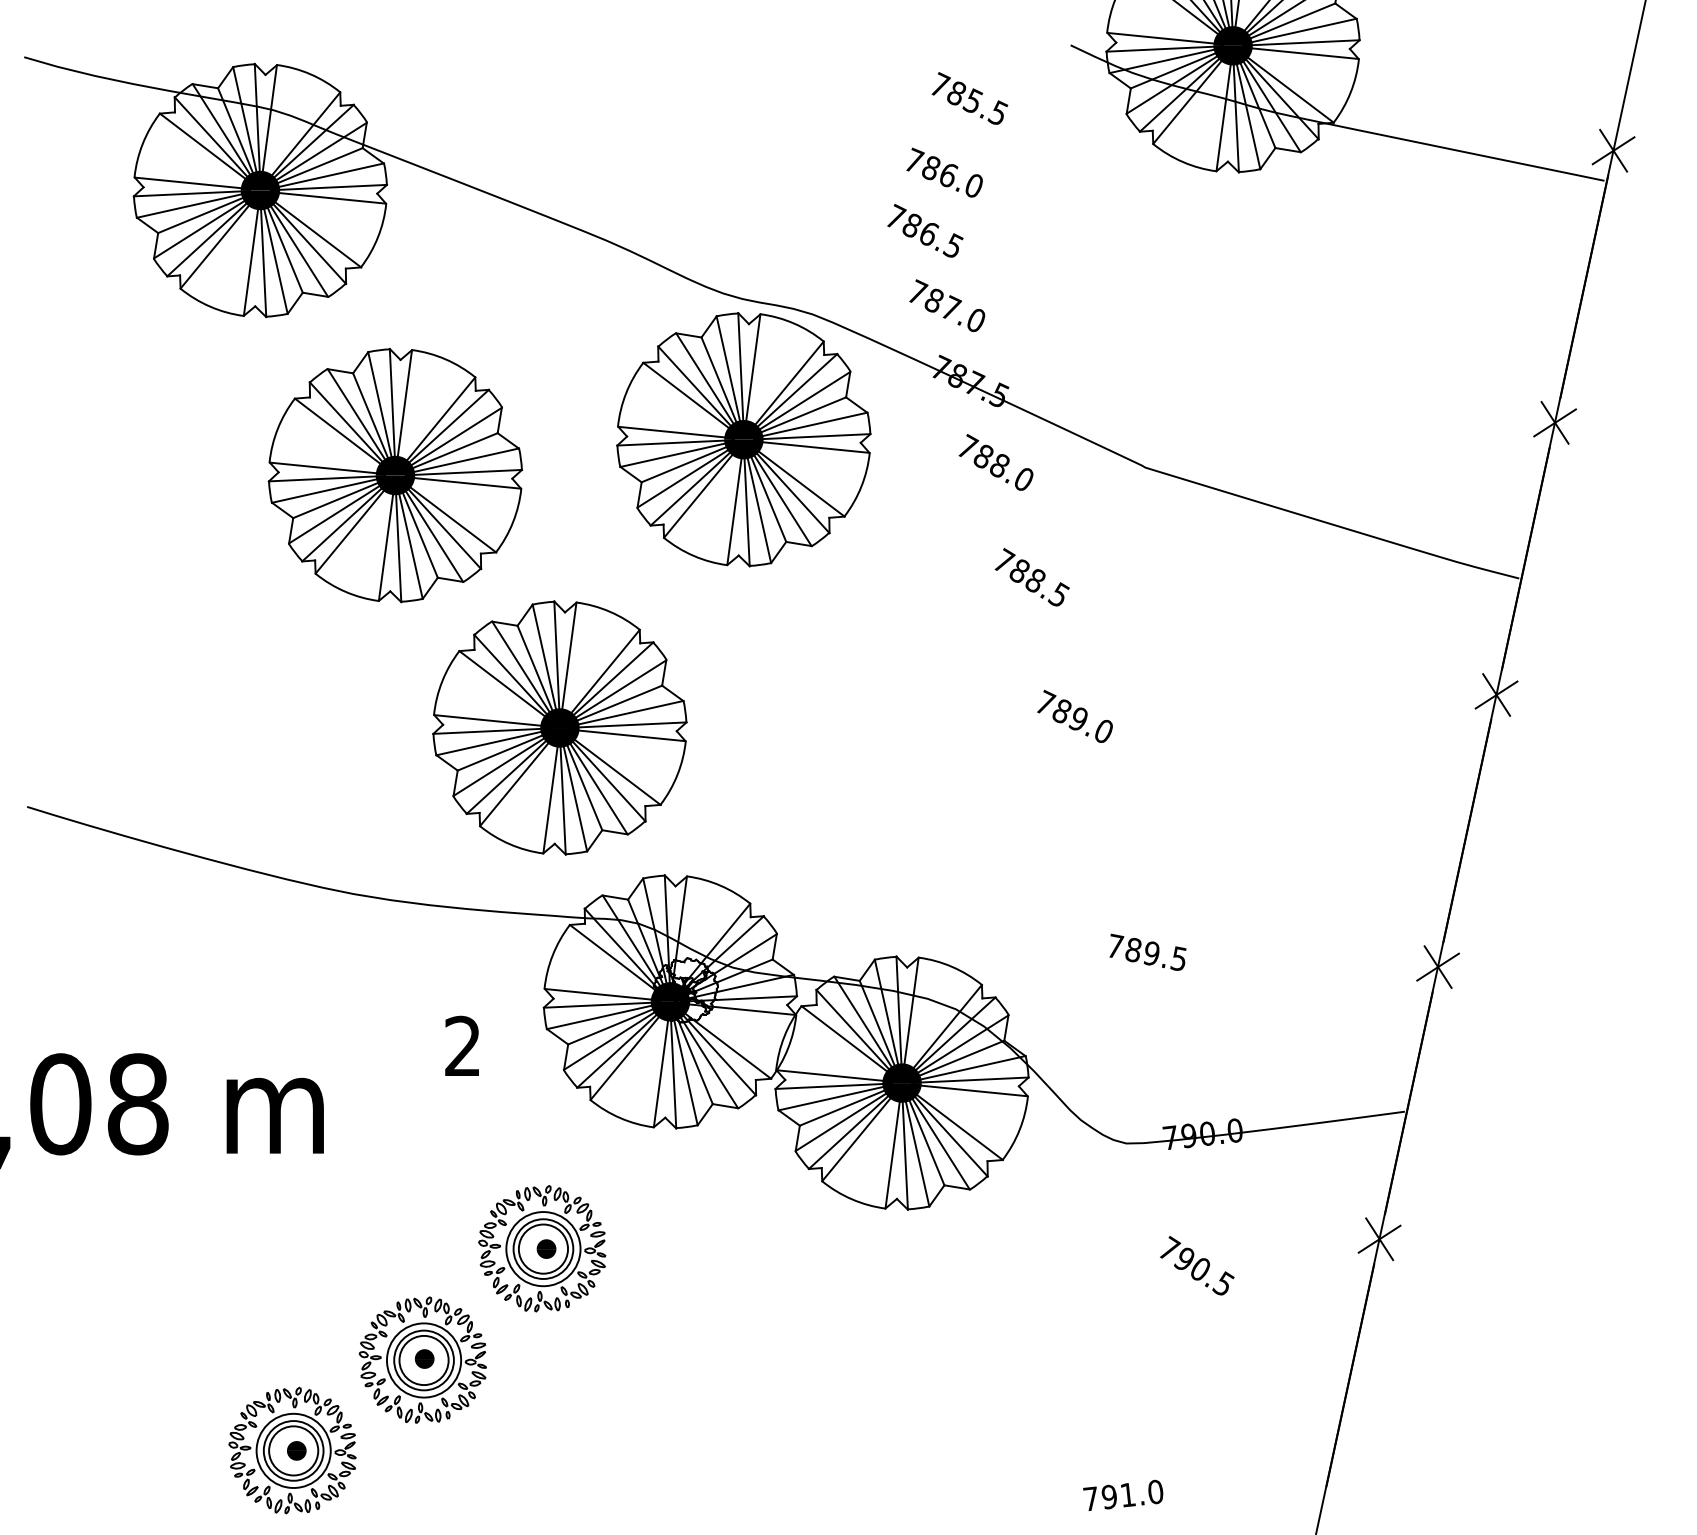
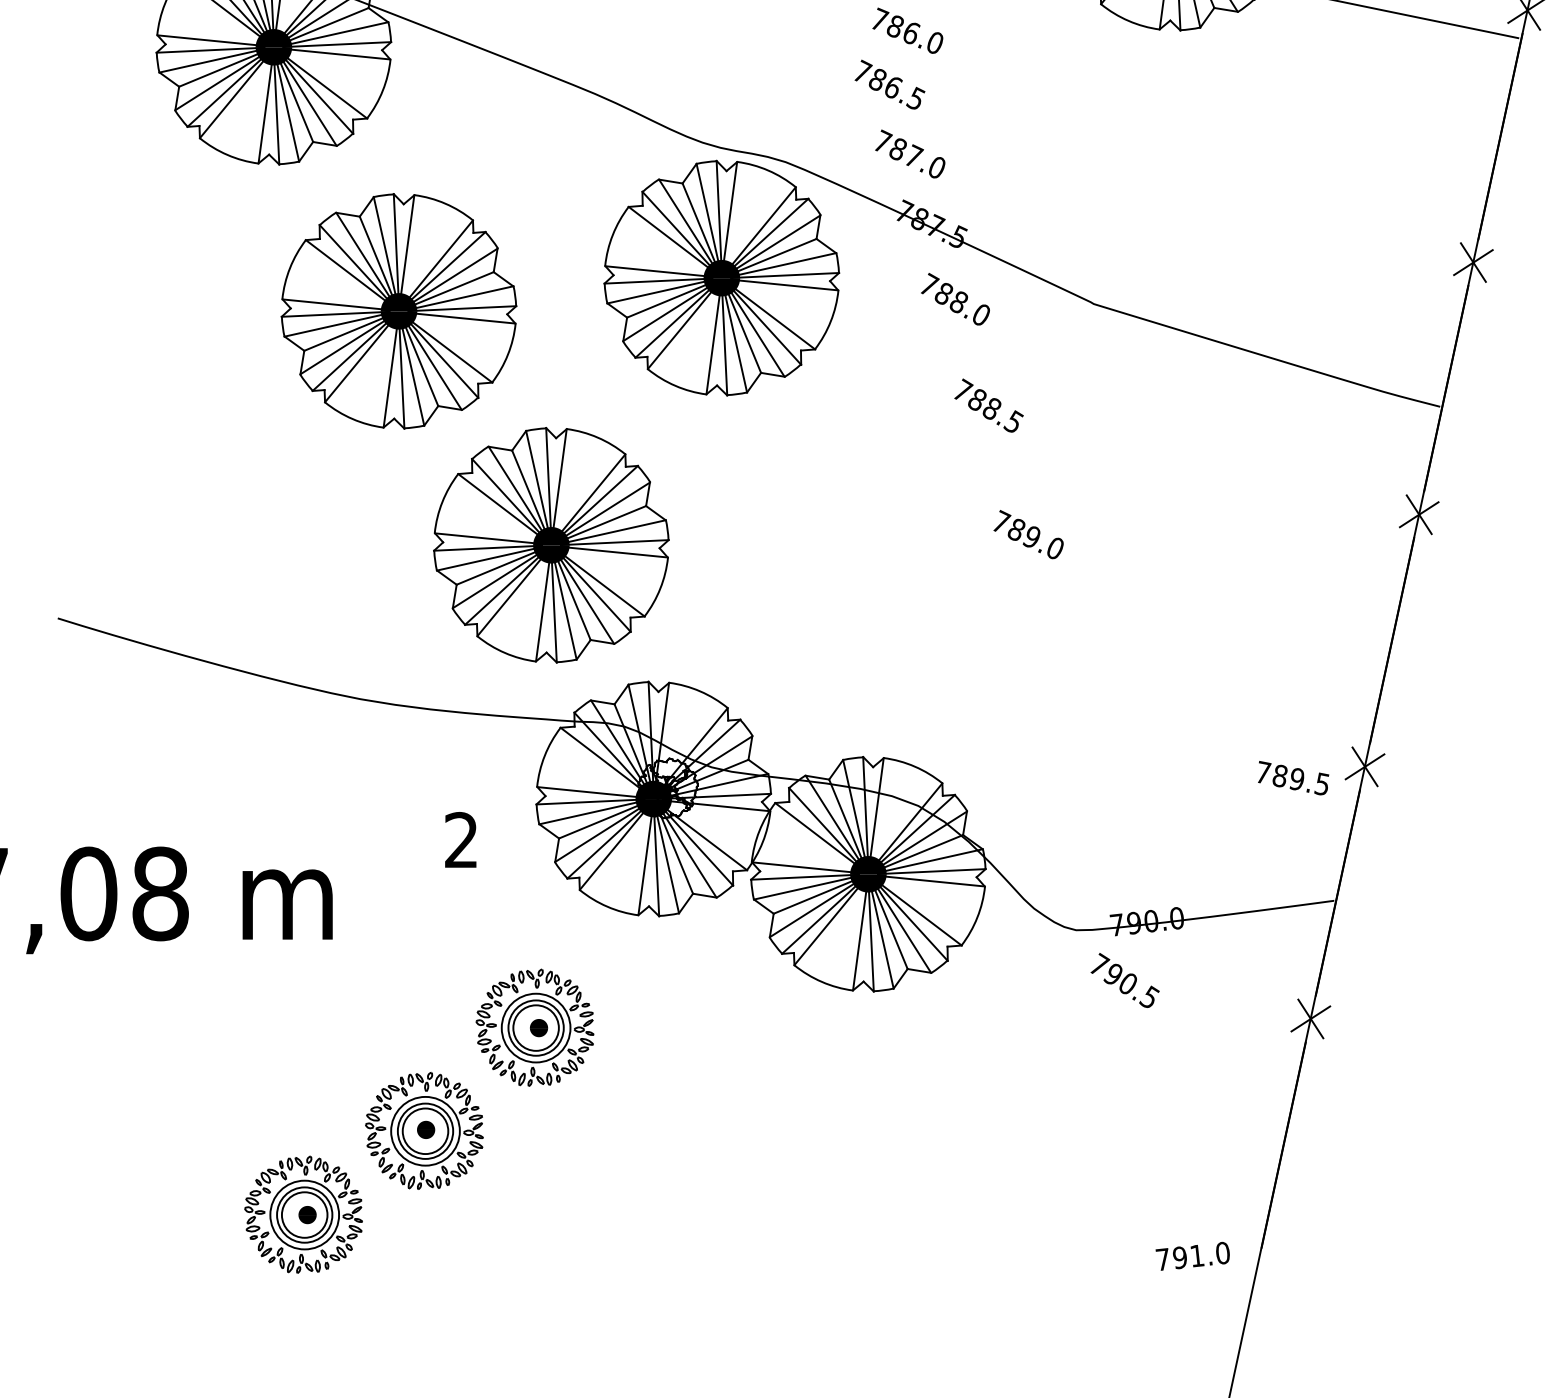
text: (1147, 951) -> (1293, 777), moved
text: (1197, 1265) -> (1125, 980), moved
text: (1123, 1494) -> (1193, 1255), moved

